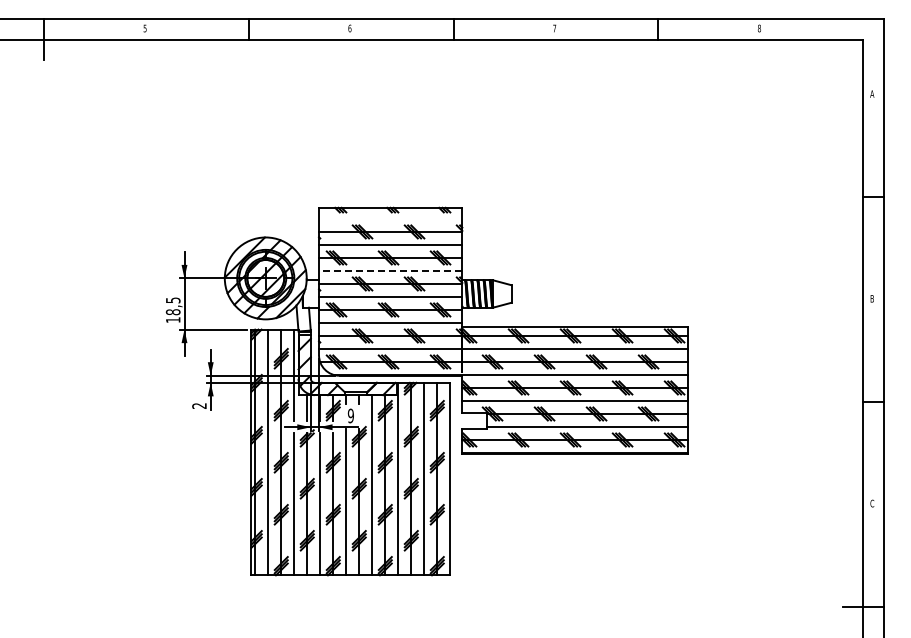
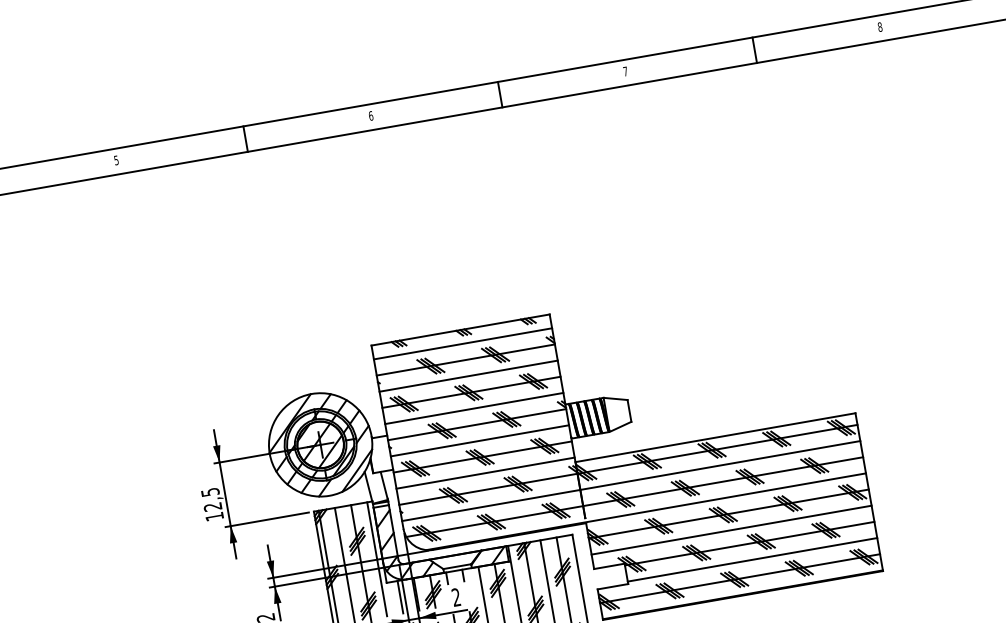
line: (390, 218) -> (462, 343), added
line: (390, 270) -> (473, 407), dashed -> solid
text: (173, 312) -> (213, 507), 18,5 -> 12,5
text: (350, 415) -> (455, 596), 9 -> 2

